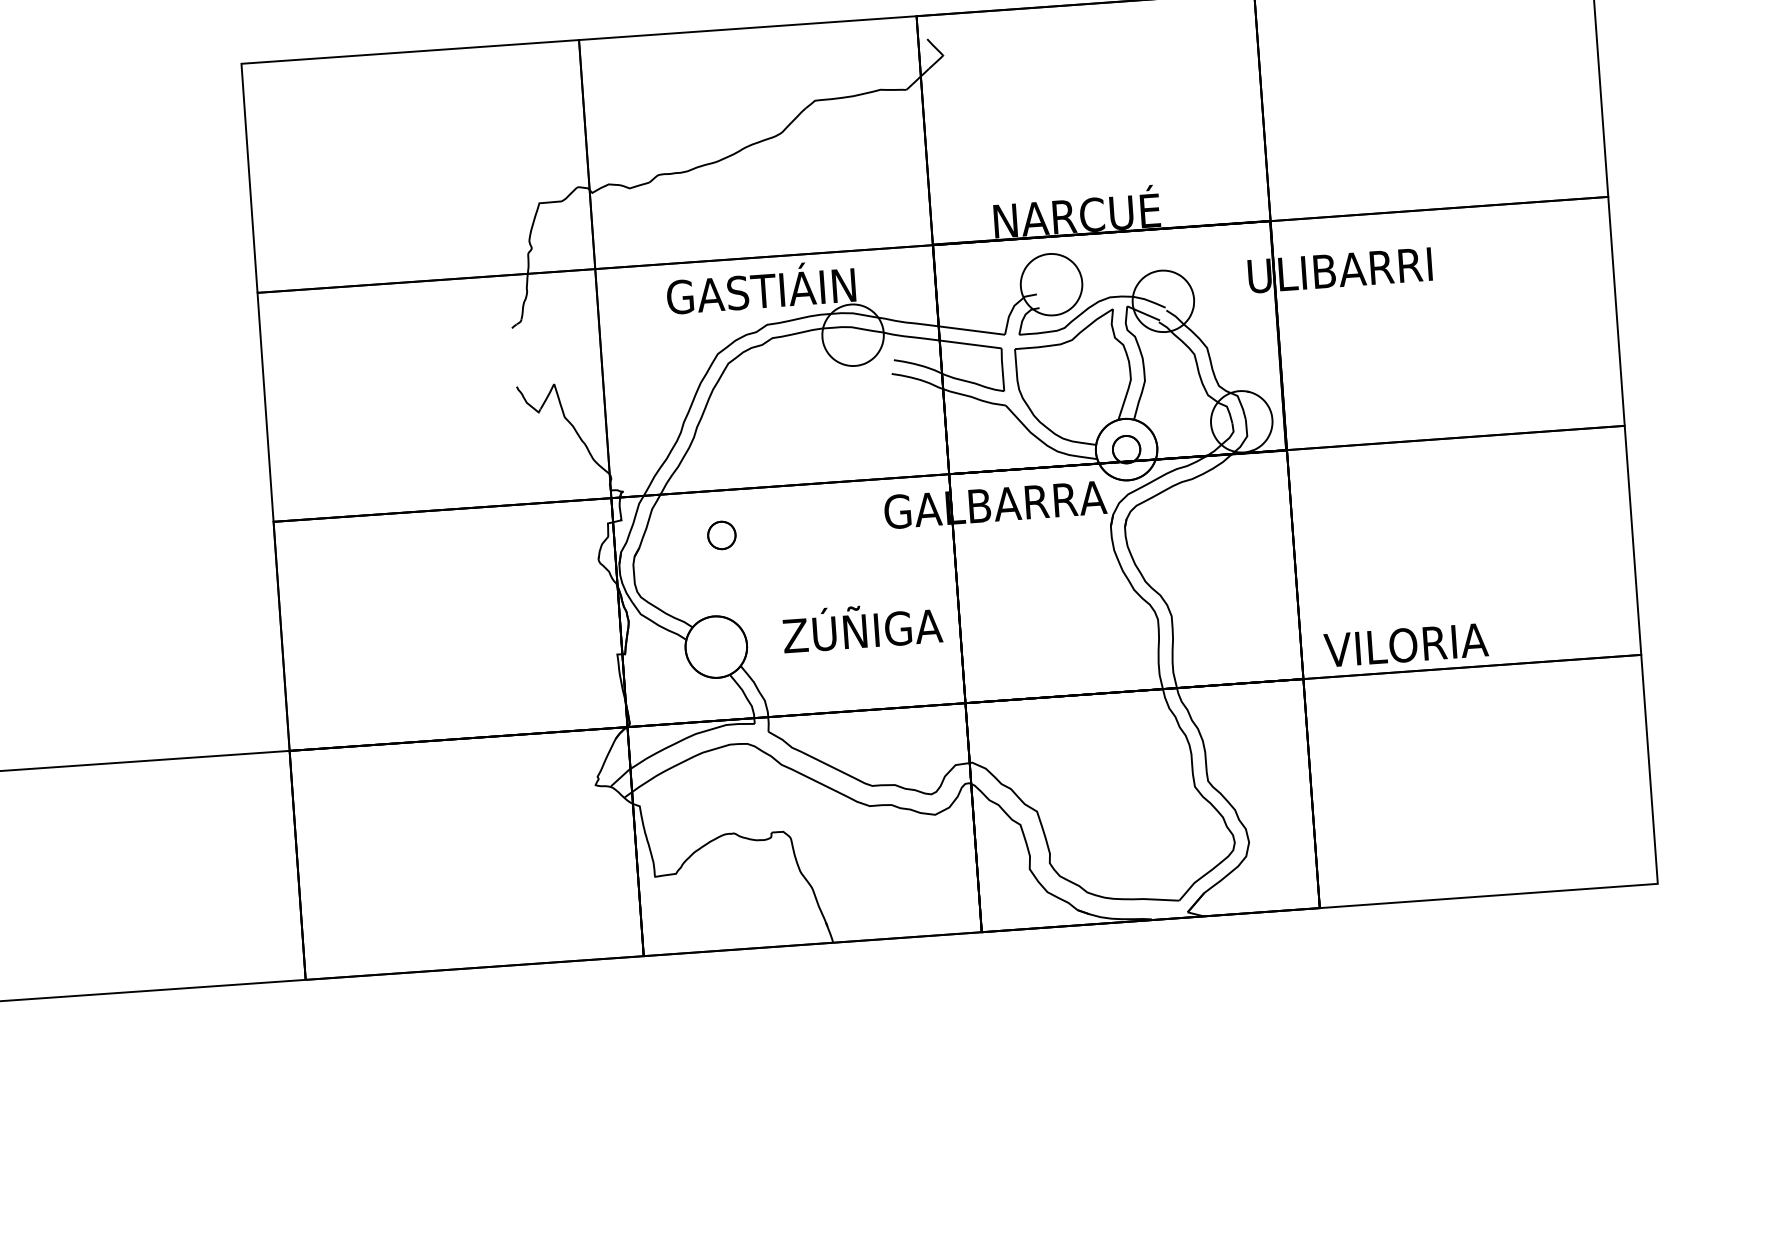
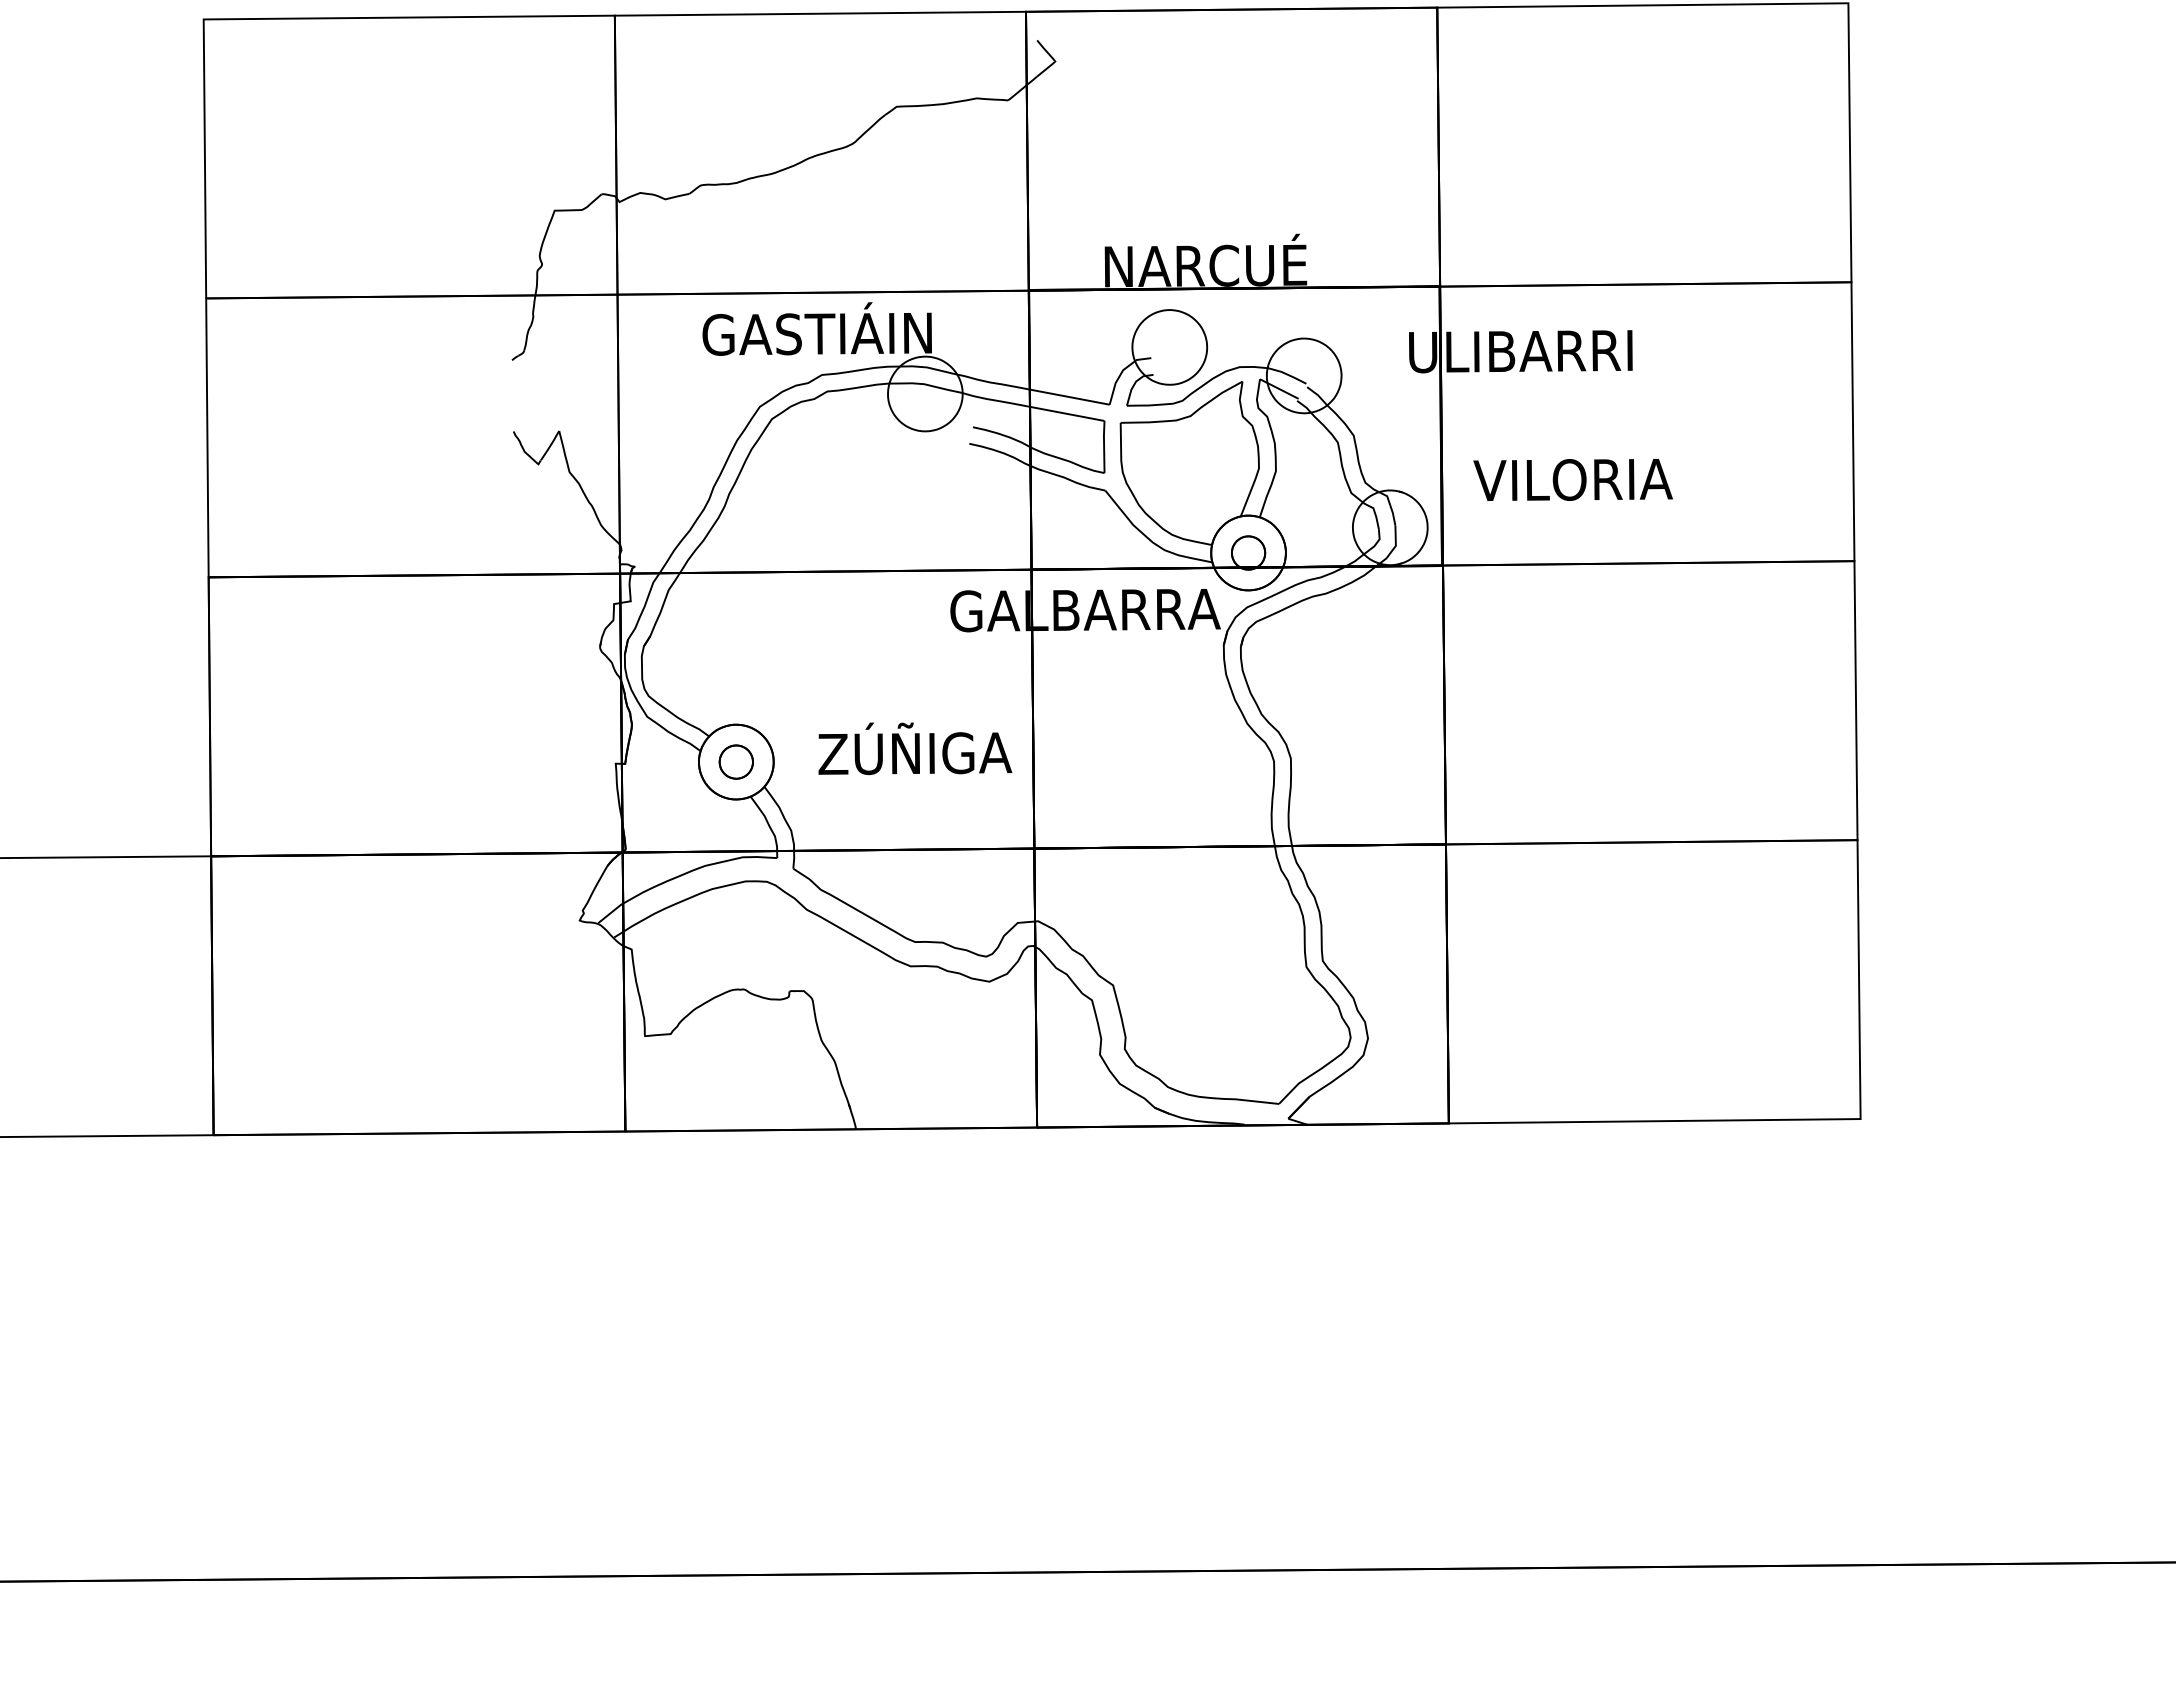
part: (721, 535) -> (735, 761), moved
text: (1405, 644) -> (1572, 479), moved

